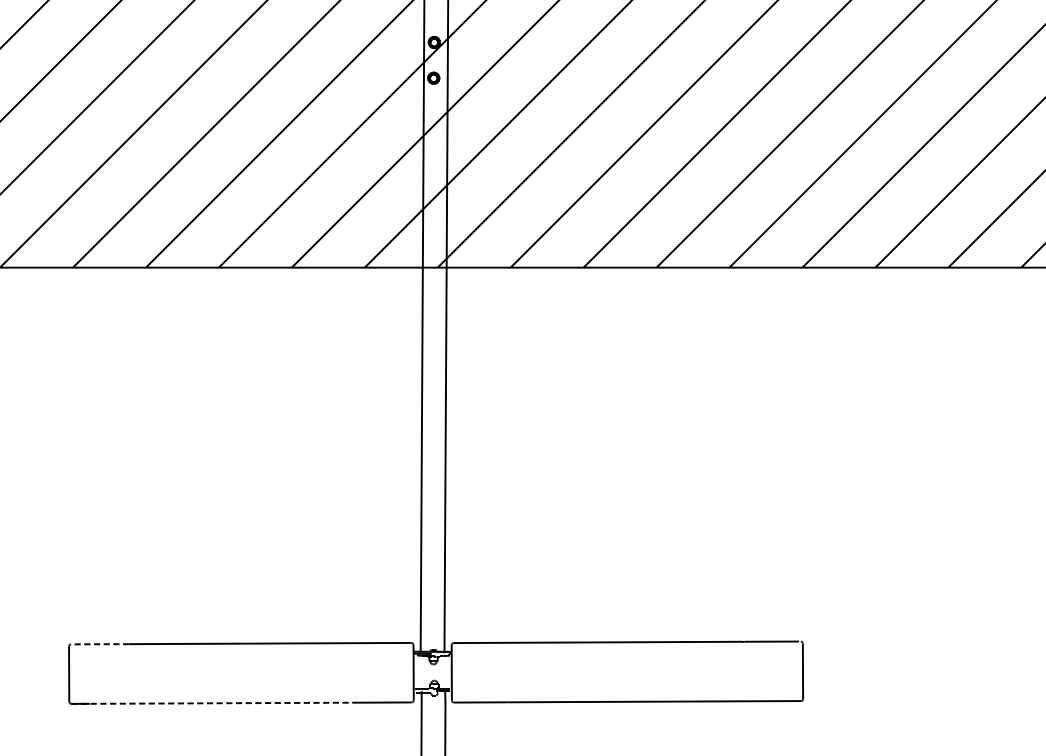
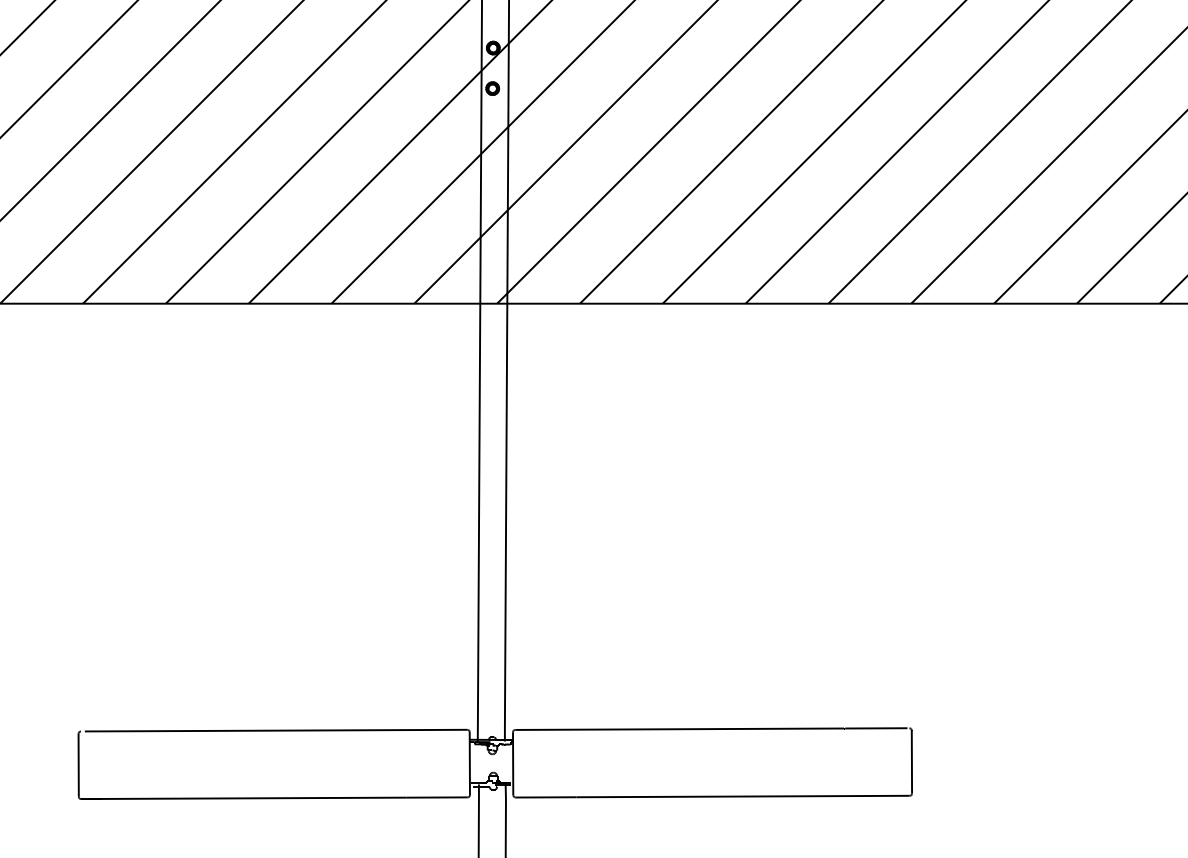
line: (101, 644) -> (115, 731), dashed -> solid
line: (214, 703) -> (243, 798), dashed -> solid

